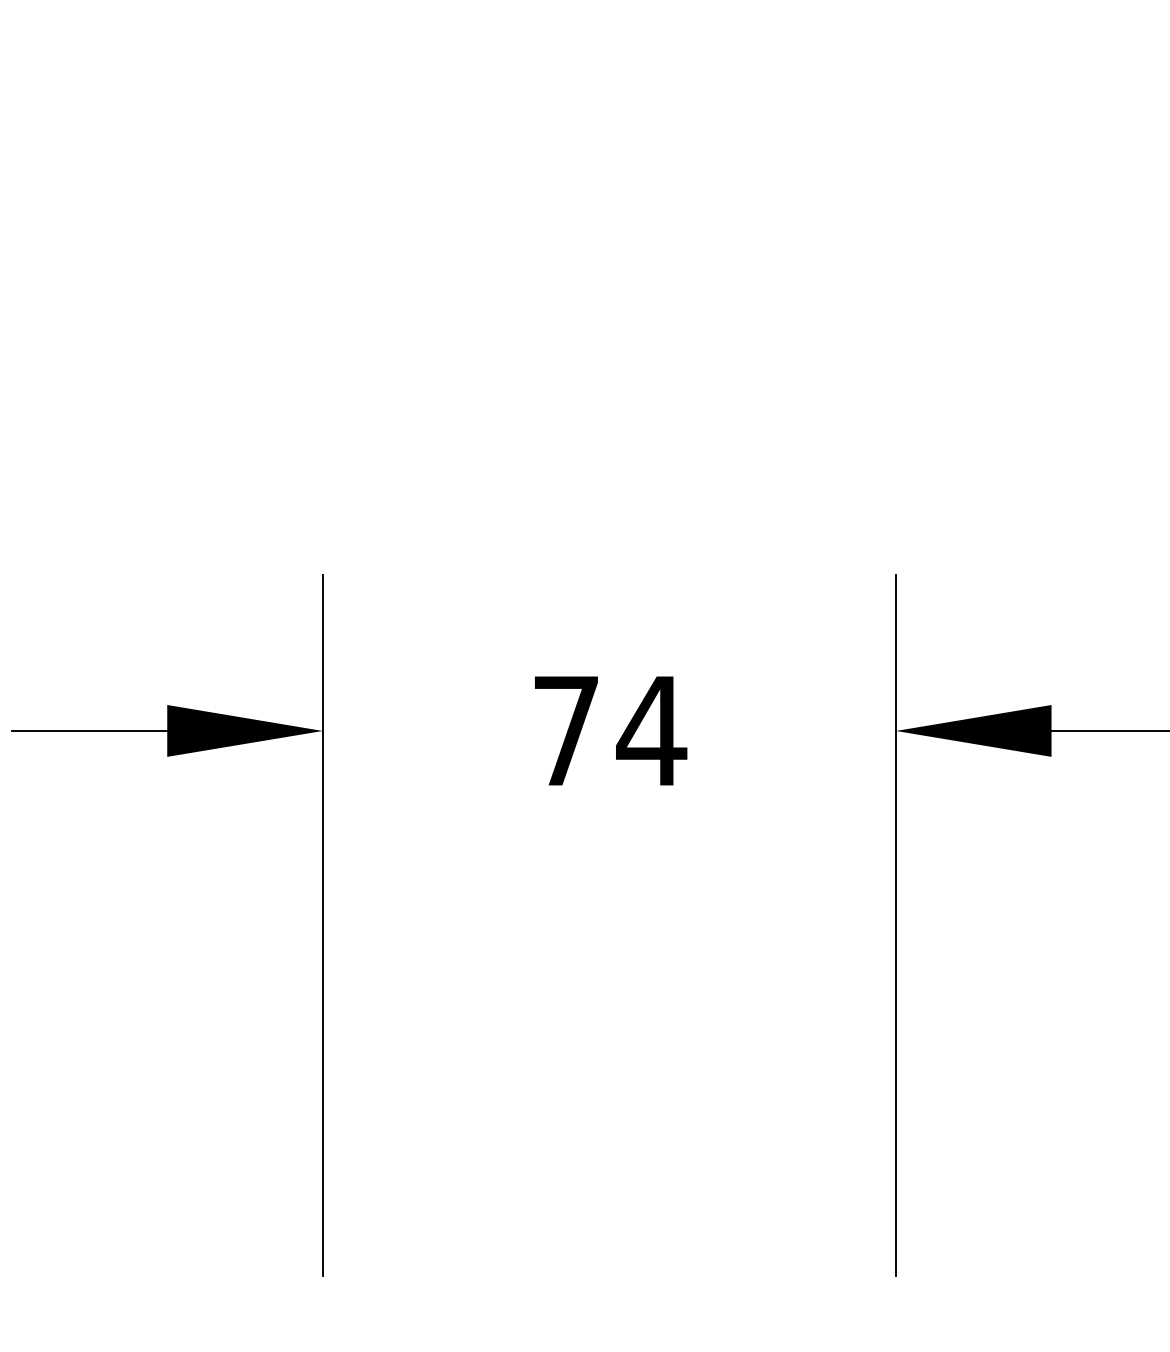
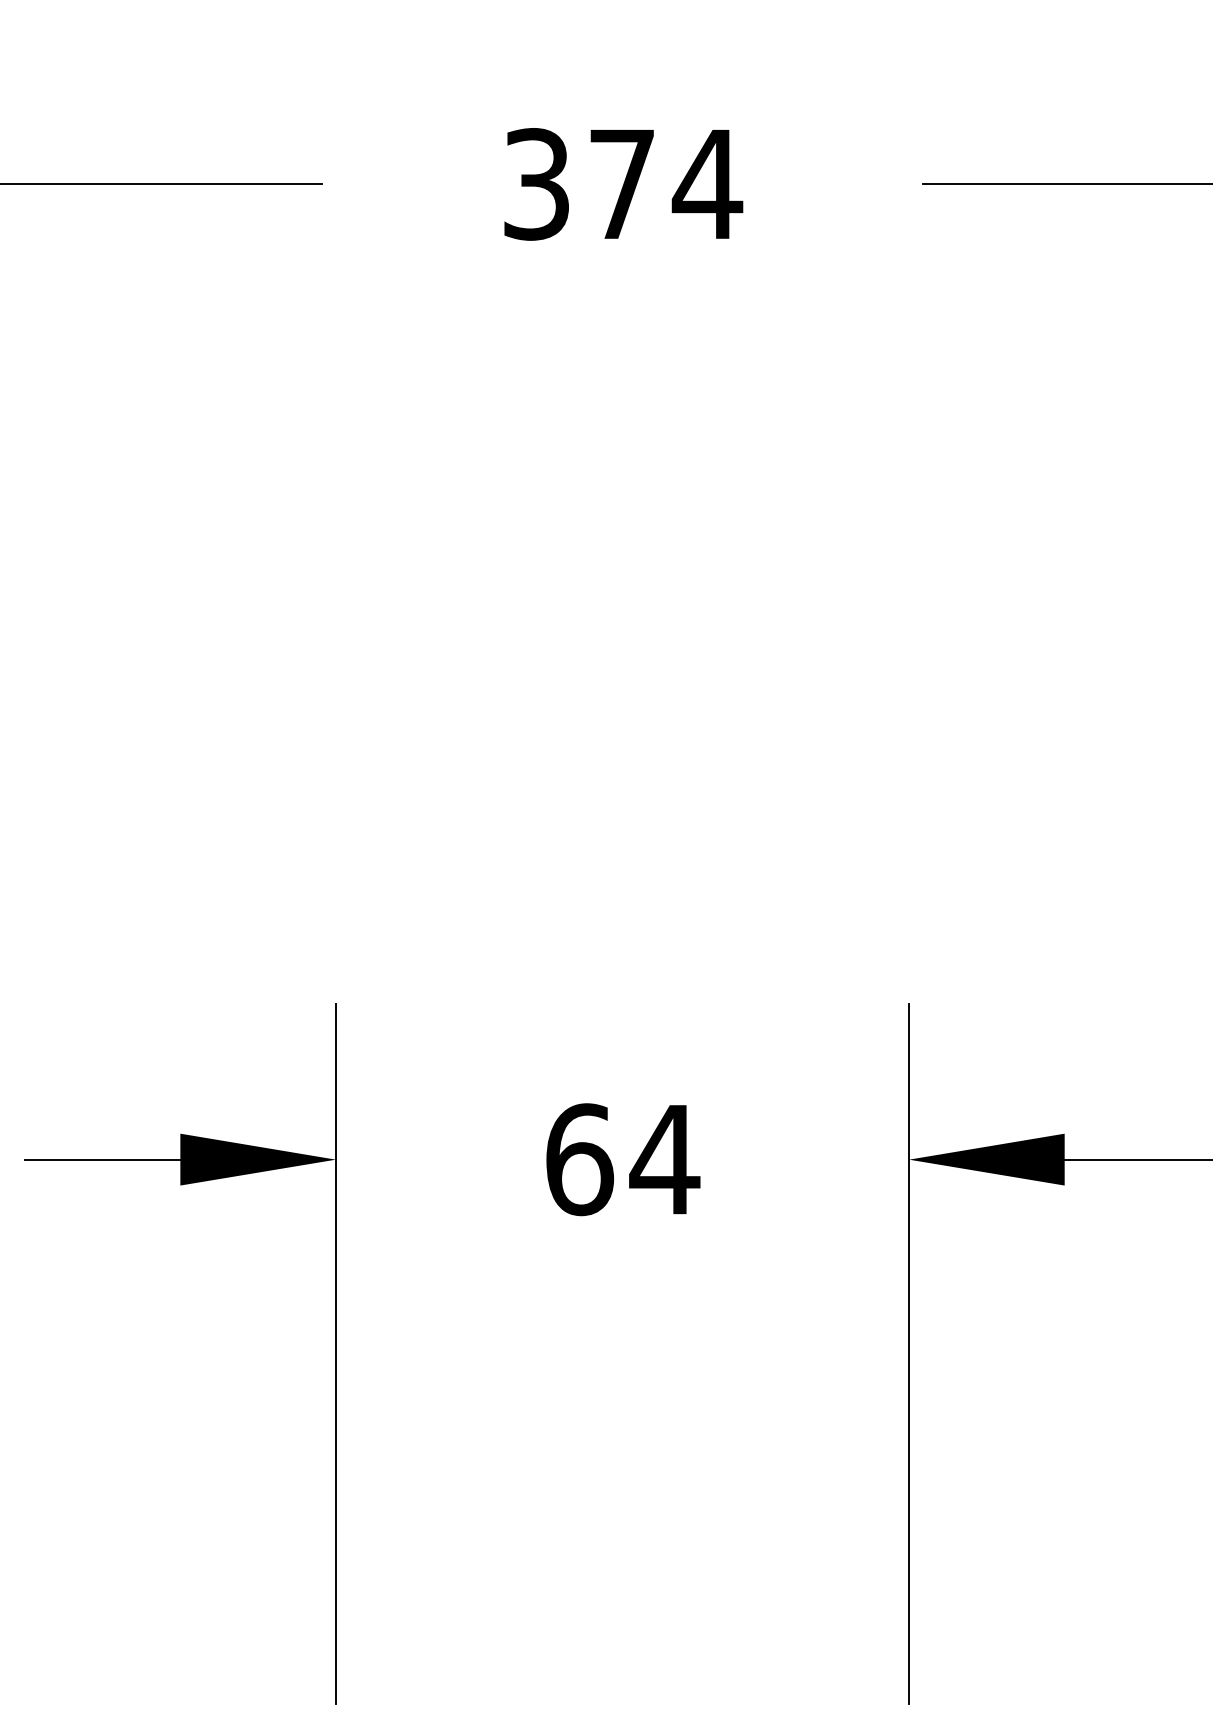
text: (567, 730) -> (580, 1159), 74 -> 64

